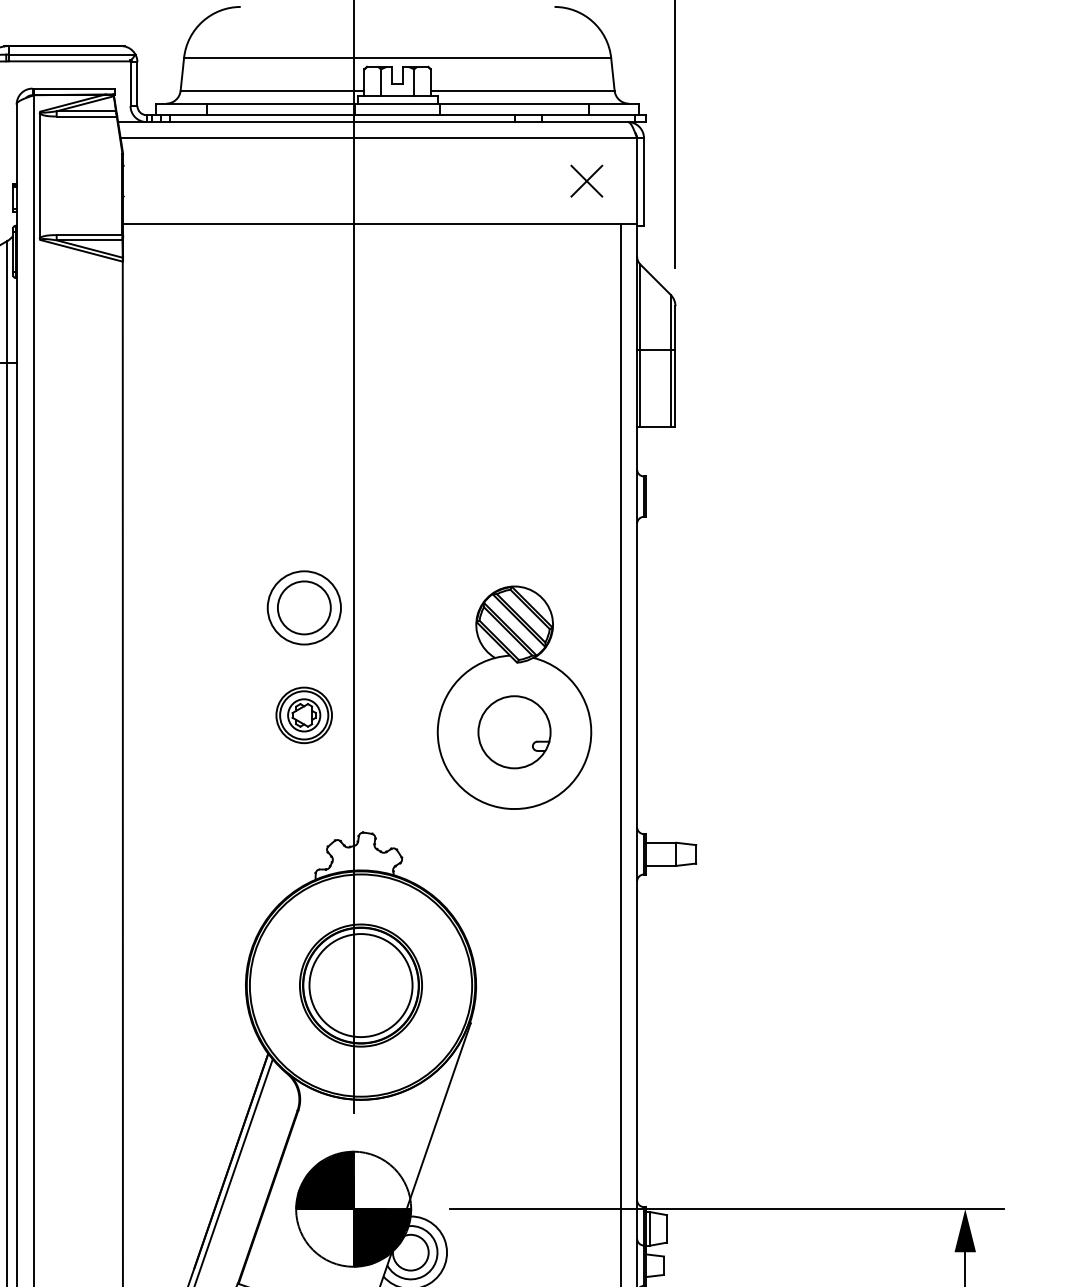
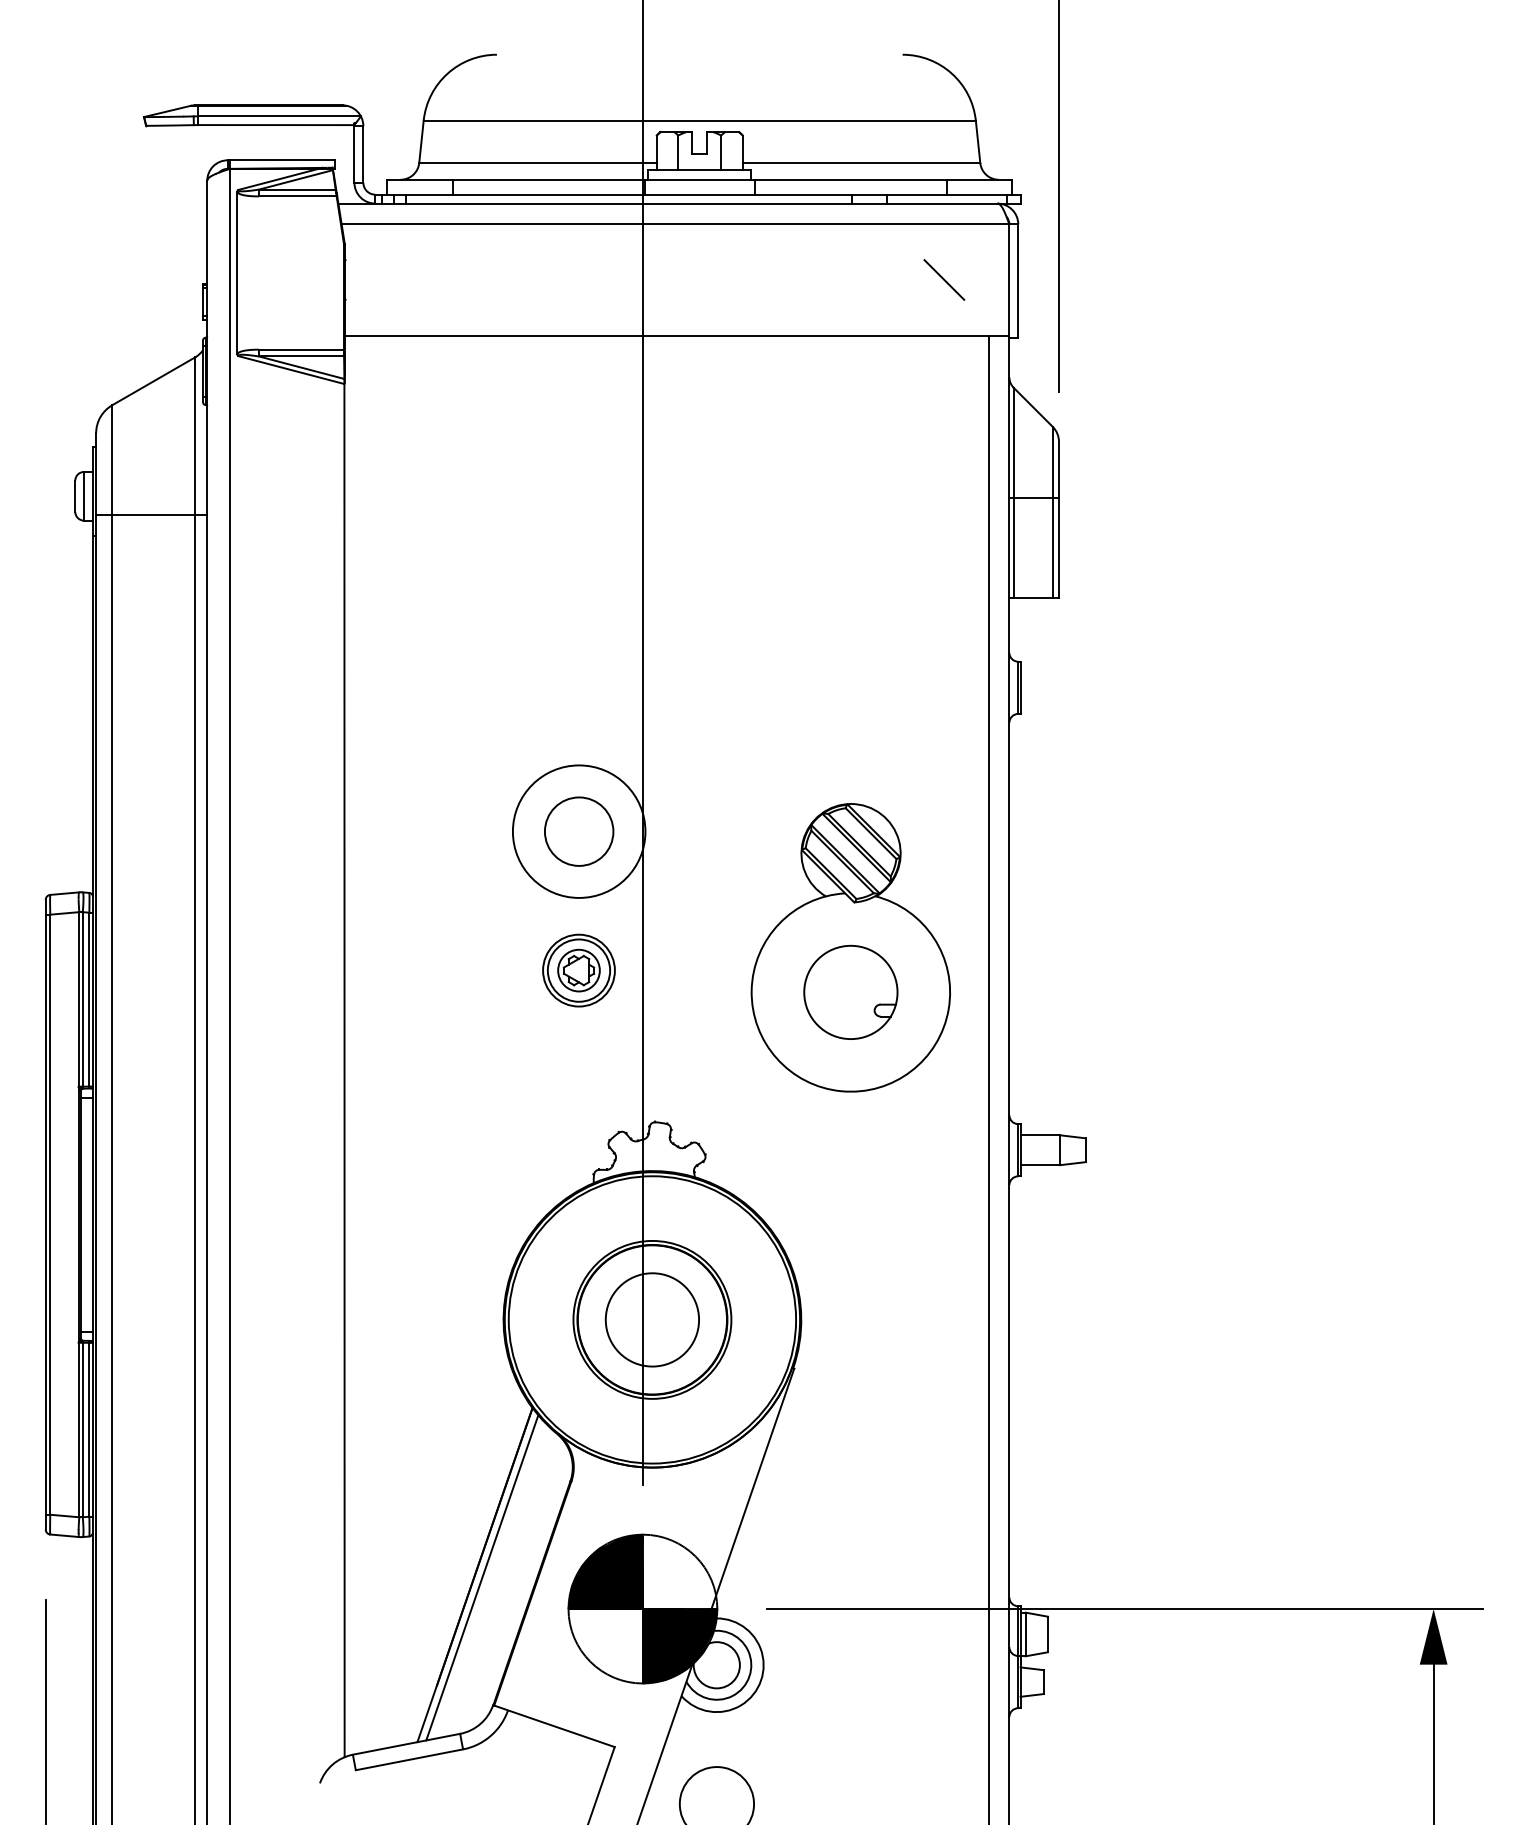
line: (586, 180) -> (944, 279), removed
circle: (303, 607) -> (578, 831), size x1.4
circle: (361, 985) -> (652, 1319), size x0.7

